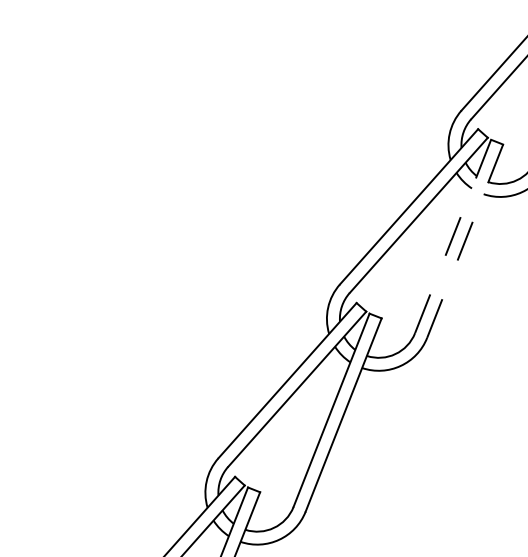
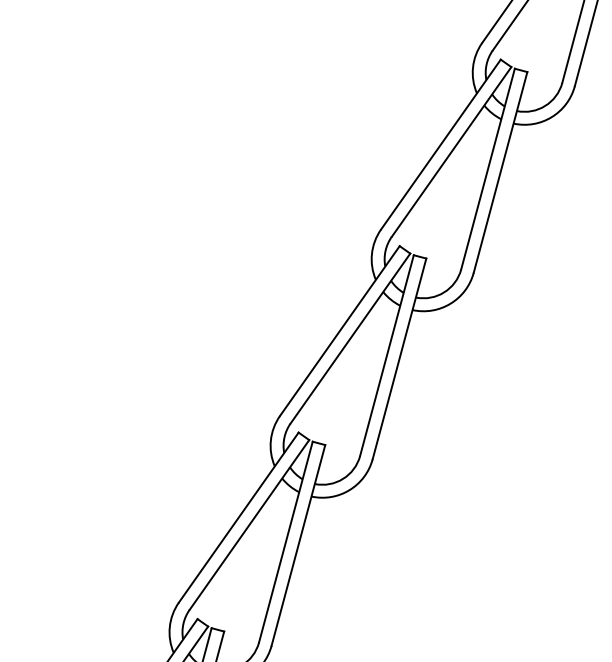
line: (453, 236) -> (488, 169), dashed -> solid
line: (465, 241) -> (500, 172), dashed -> solid

